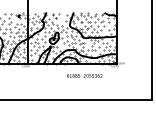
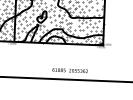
text: (84, 75) -> (70, 70), moved

